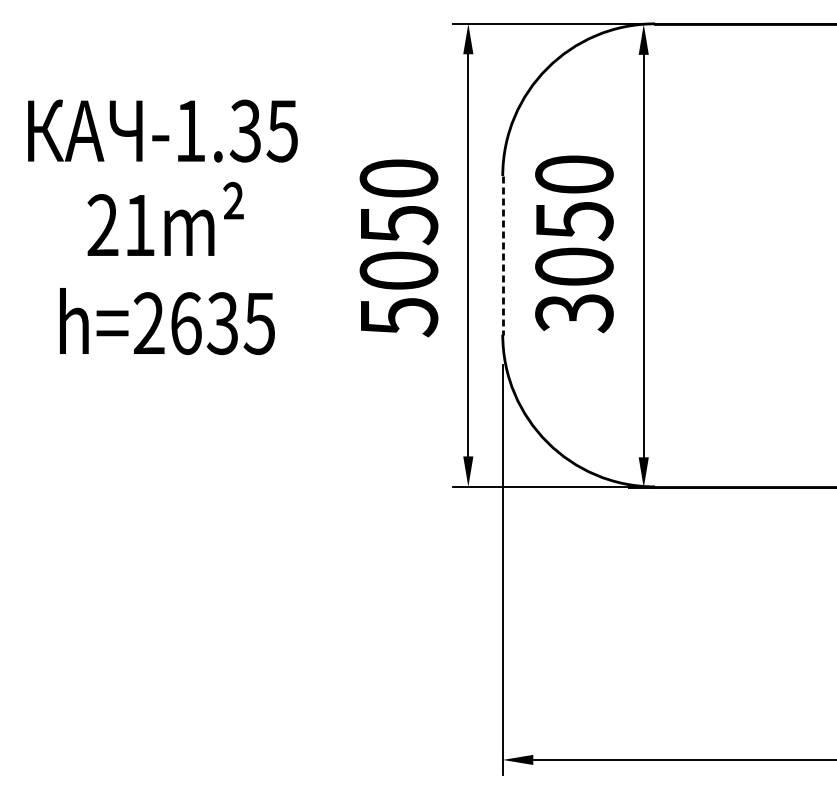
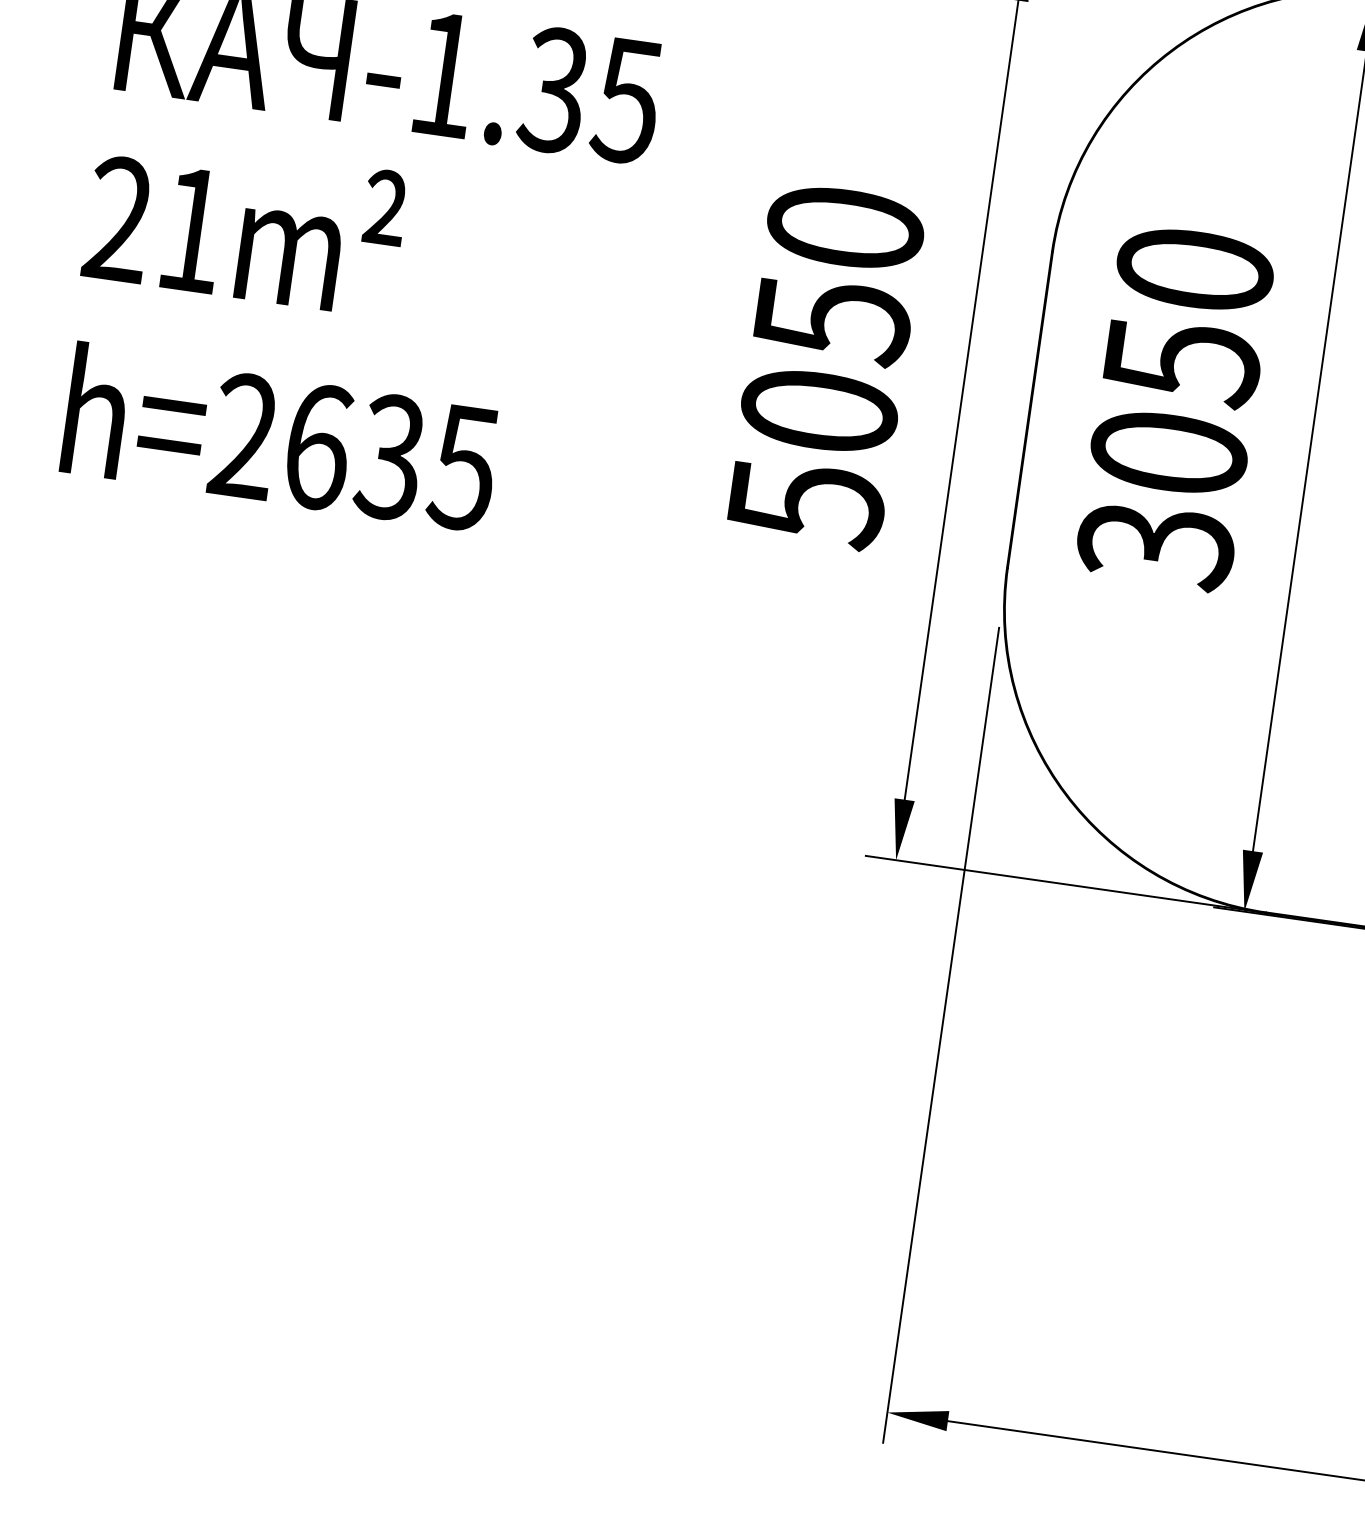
text: (165, 218) -> (245, 223), moved
line: (502, 255) -> (1029, 410), dashed -> solid
text: (167, 321) -> (281, 437), moved

